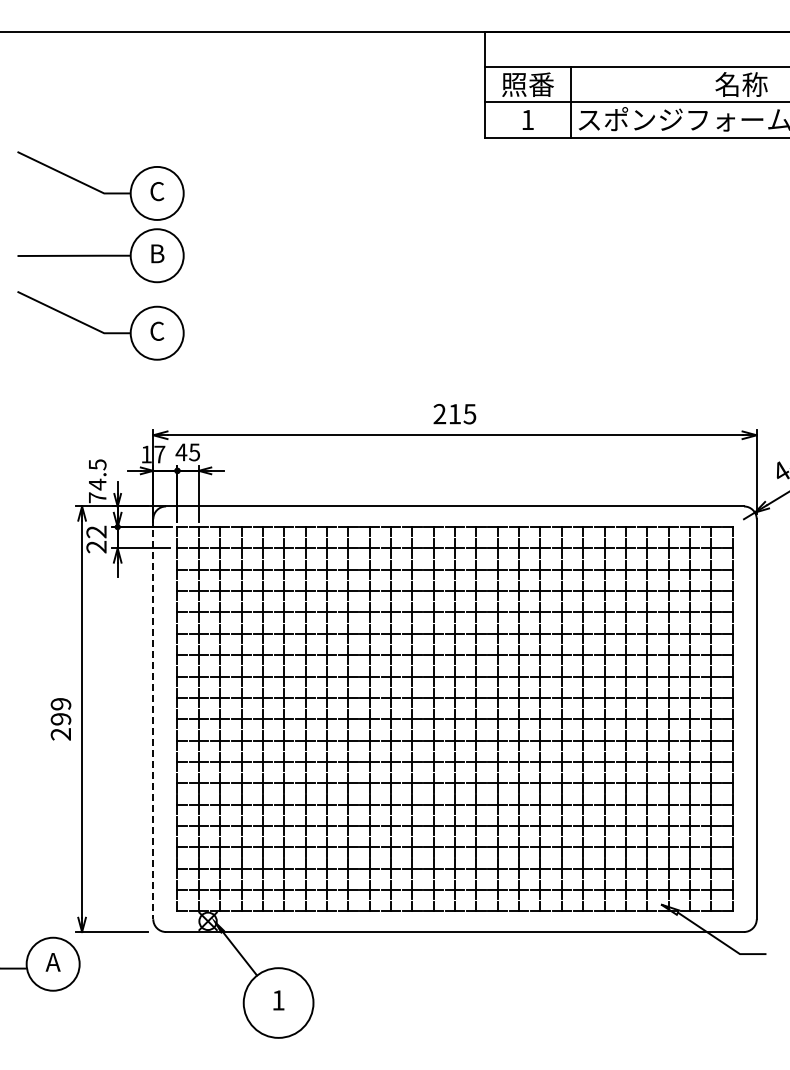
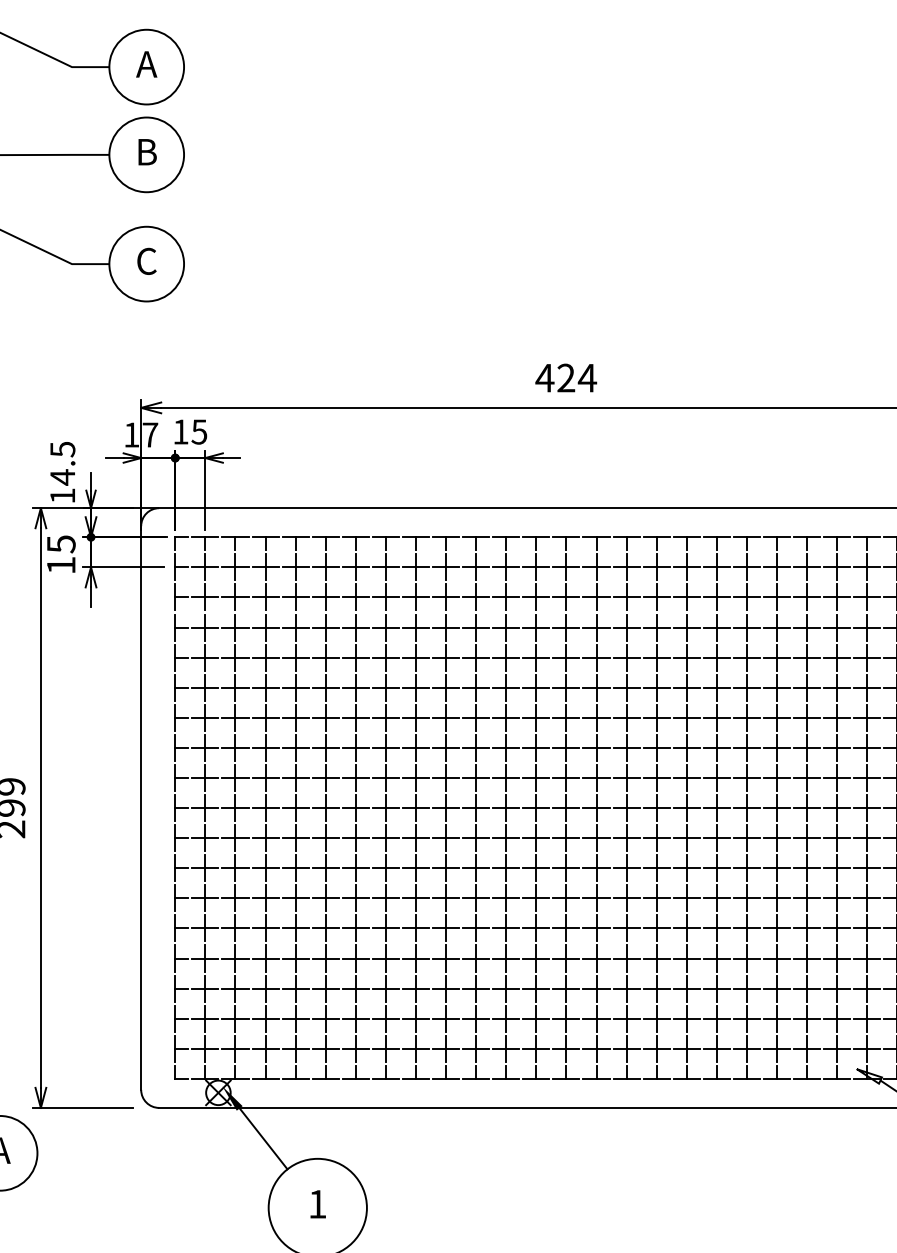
text: (156, 191) -> (145, 64), C -> A
text: (454, 413) -> (565, 377), 215 -> 424
text: (181, 452) -> (180, 432), 45 -> 15
text: (97, 497) -> (62, 495), 74.5 -> 14.5
text: (96, 539) -> (61, 554), 22 -> 15
line: (153, 719) -> (141, 808), dashed -> solid

